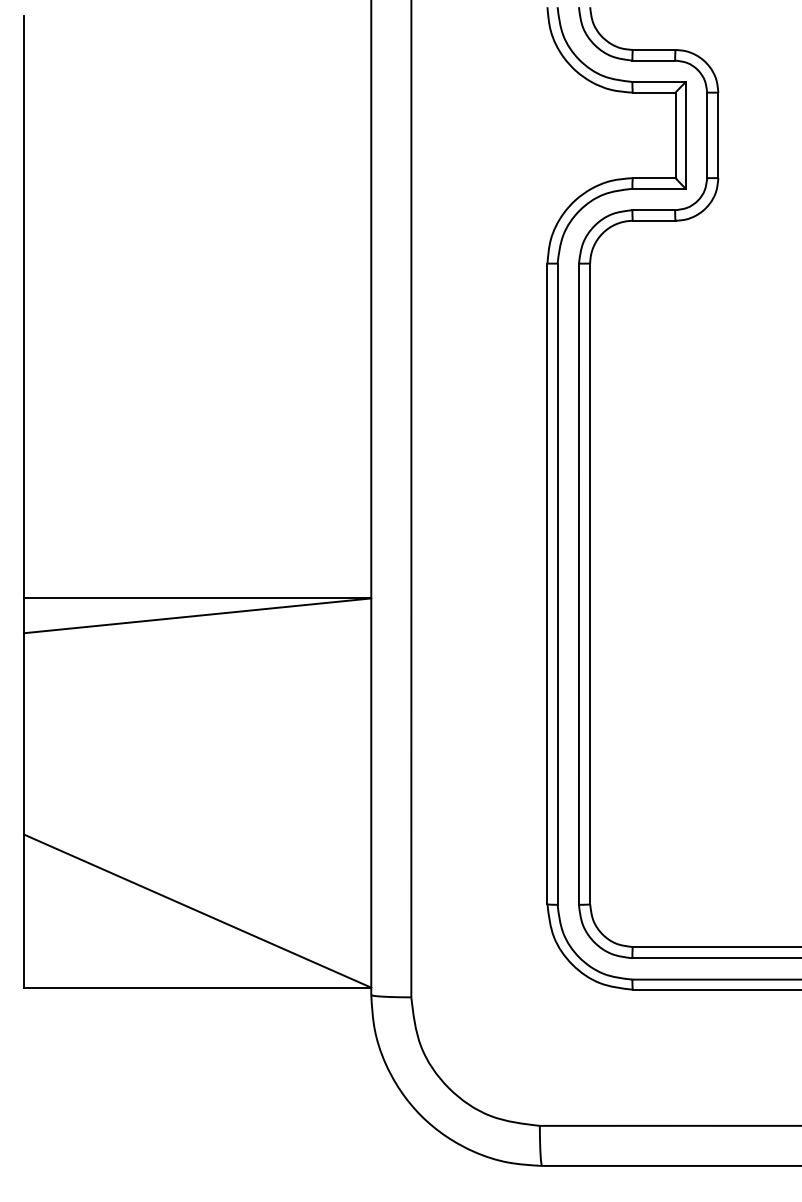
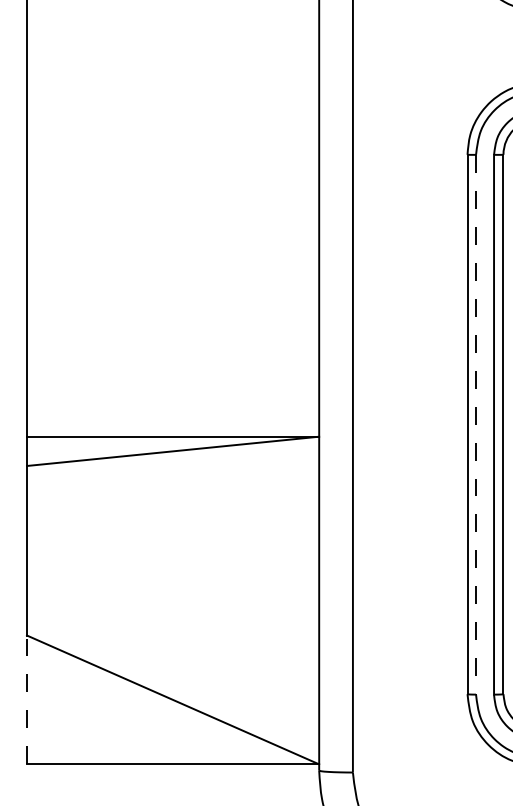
line: (557, 584) -> (475, 424), solid -> dashed
line: (24, 911) -> (27, 700), solid -> dashed

